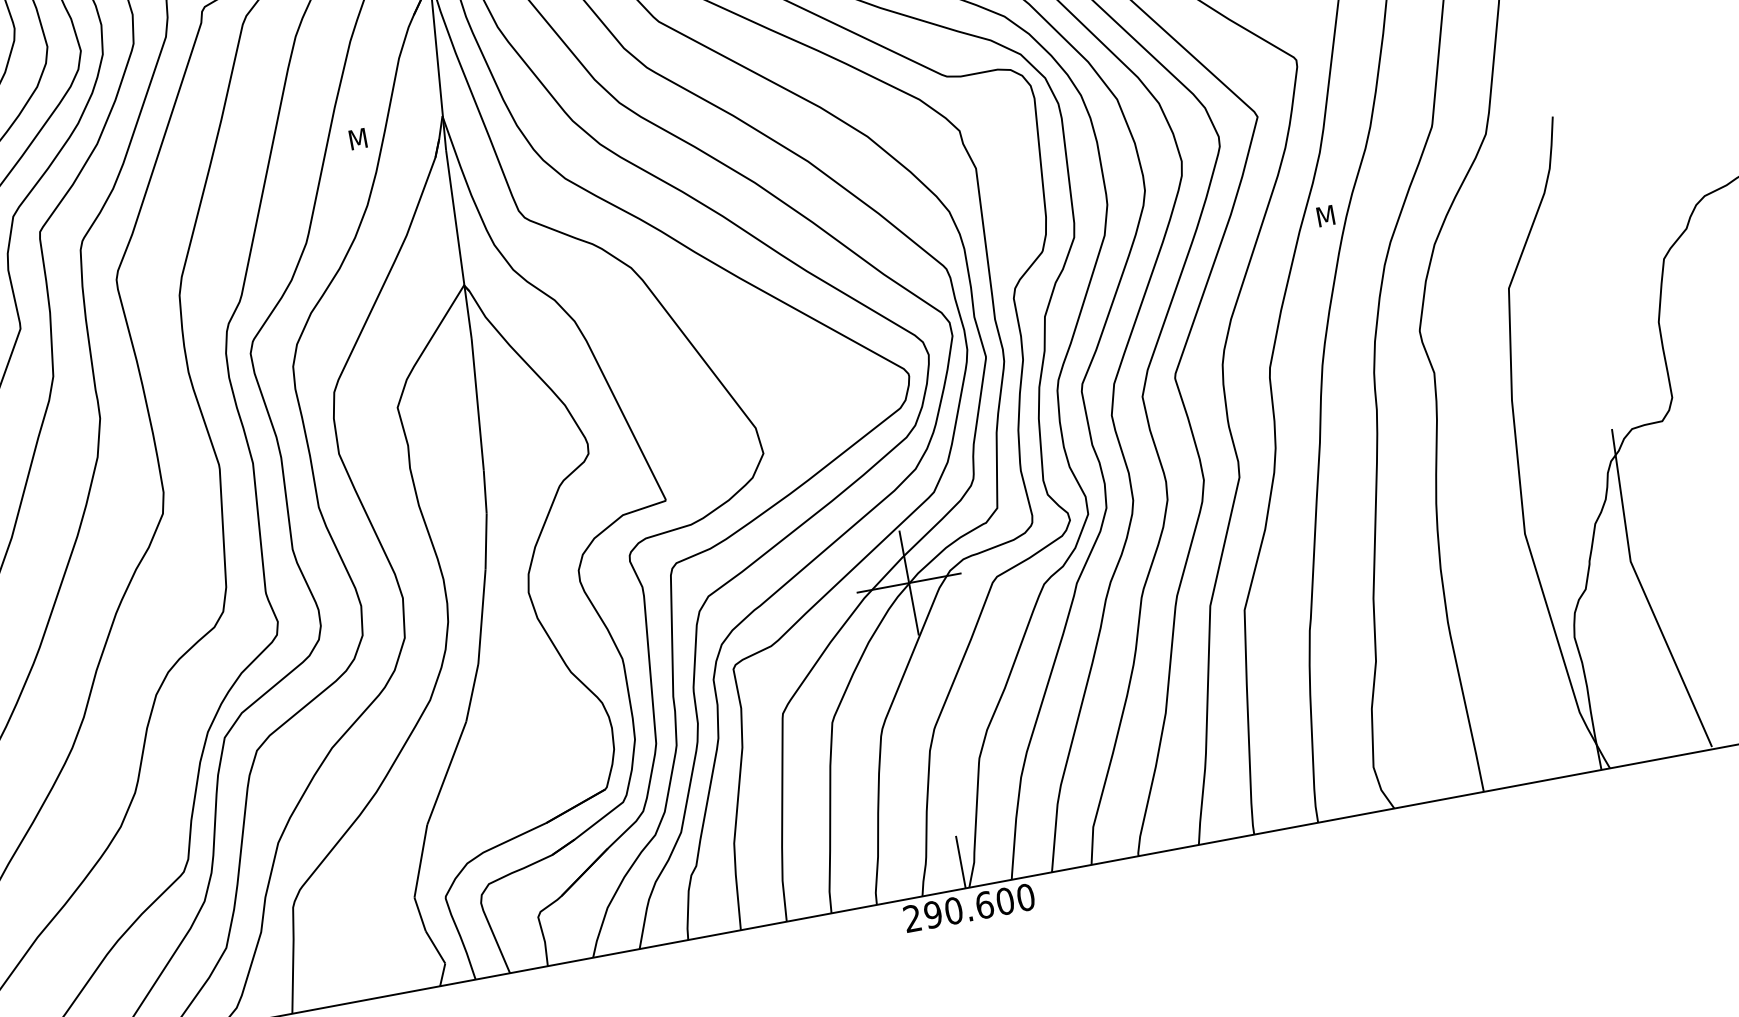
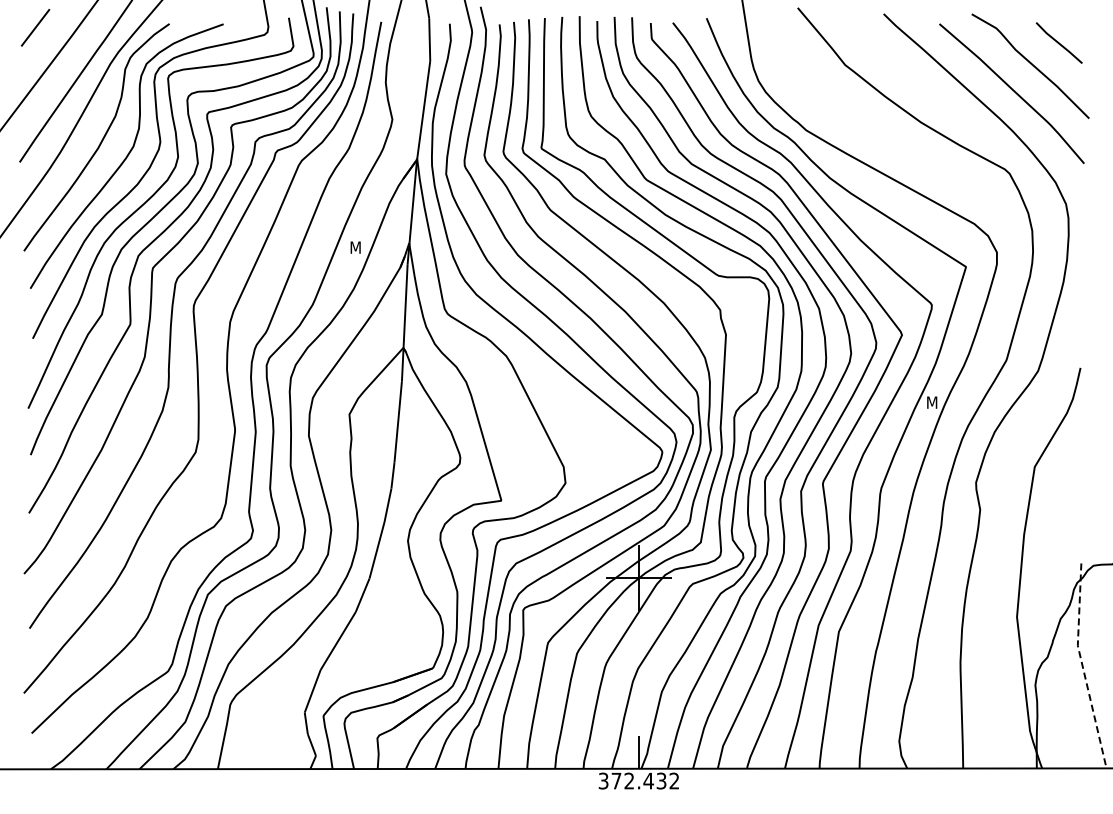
line: (1644, 593) -> (1082, 666), solid -> dashed
text: (968, 907) -> (638, 780), 290.600 -> 372.432

